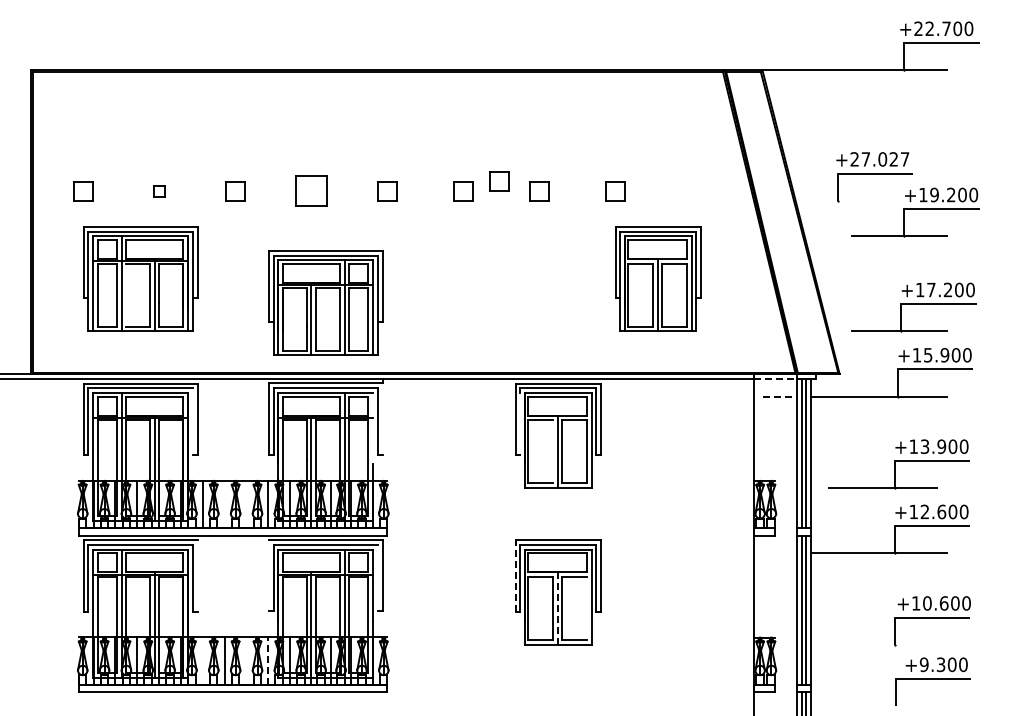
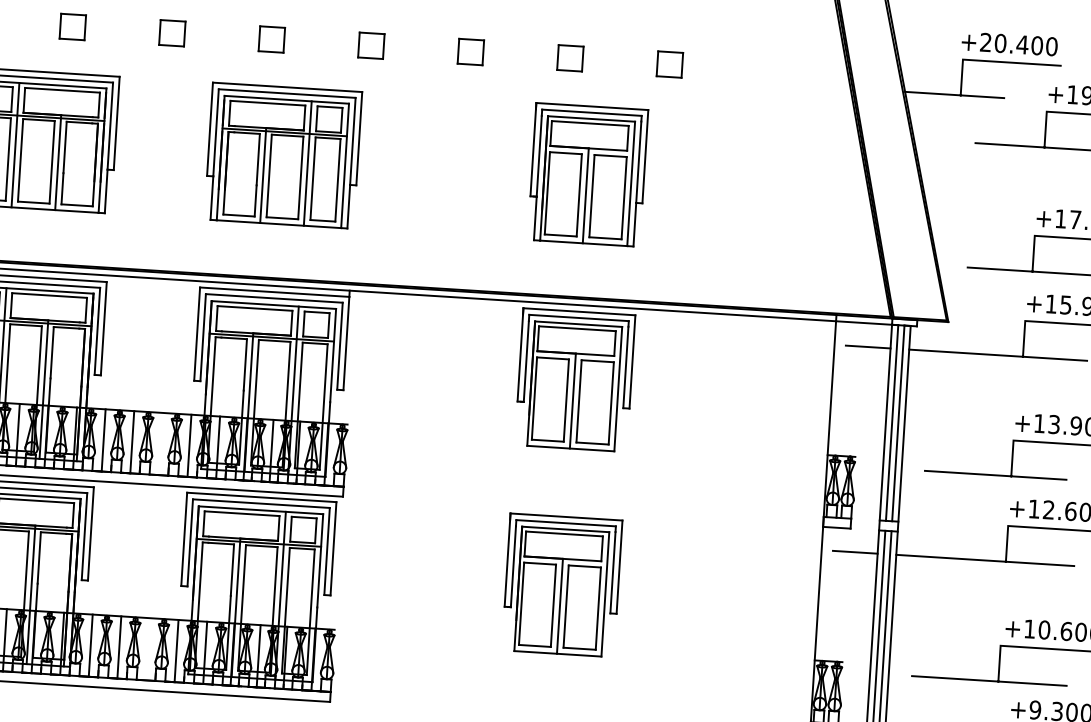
text: (885, 159) -> (1026, 45), +27.027 -> +20.400
part: (499, 181) -> (518, 42), removed
part: (159, 191) -> (72, 27), size x1.67
part: (311, 191) -> (271, 39), size x0.62
line: (833, 200) -> (954, 94), added
part: (658, 278) -> (588, 174), moved
line: (126, 294) -> (21, 159), added
part: (325, 302) -> (283, 154), moved
line: (775, 378) -> (864, 322), dashed -> solid
line: (780, 396) -> (869, 346), dashed -> solid
line: (382, 418) -> (346, 342), added
line: (192, 421) -> (97, 331), added
line: (520, 423) -> (526, 360), added
line: (373, 428) -> (333, 355), added
line: (552, 451) -> (566, 400), added
line: (224, 504) -> (132, 442), added
line: (779, 553) -> (854, 552), added
line: (197, 575) -> (90, 533), added
line: (268, 575) -> (183, 539), added
line: (515, 575) -> (507, 559), dashed -> solid
line: (377, 577) -> (326, 550), added
line: (587, 608) -> (598, 608), added
line: (557, 609) -> (559, 607), dashed -> solid
line: (887, 644) -> (988, 680), added
line: (202, 660) -> (90, 645), added
line: (268, 660) -> (176, 650), dashed -> solid

